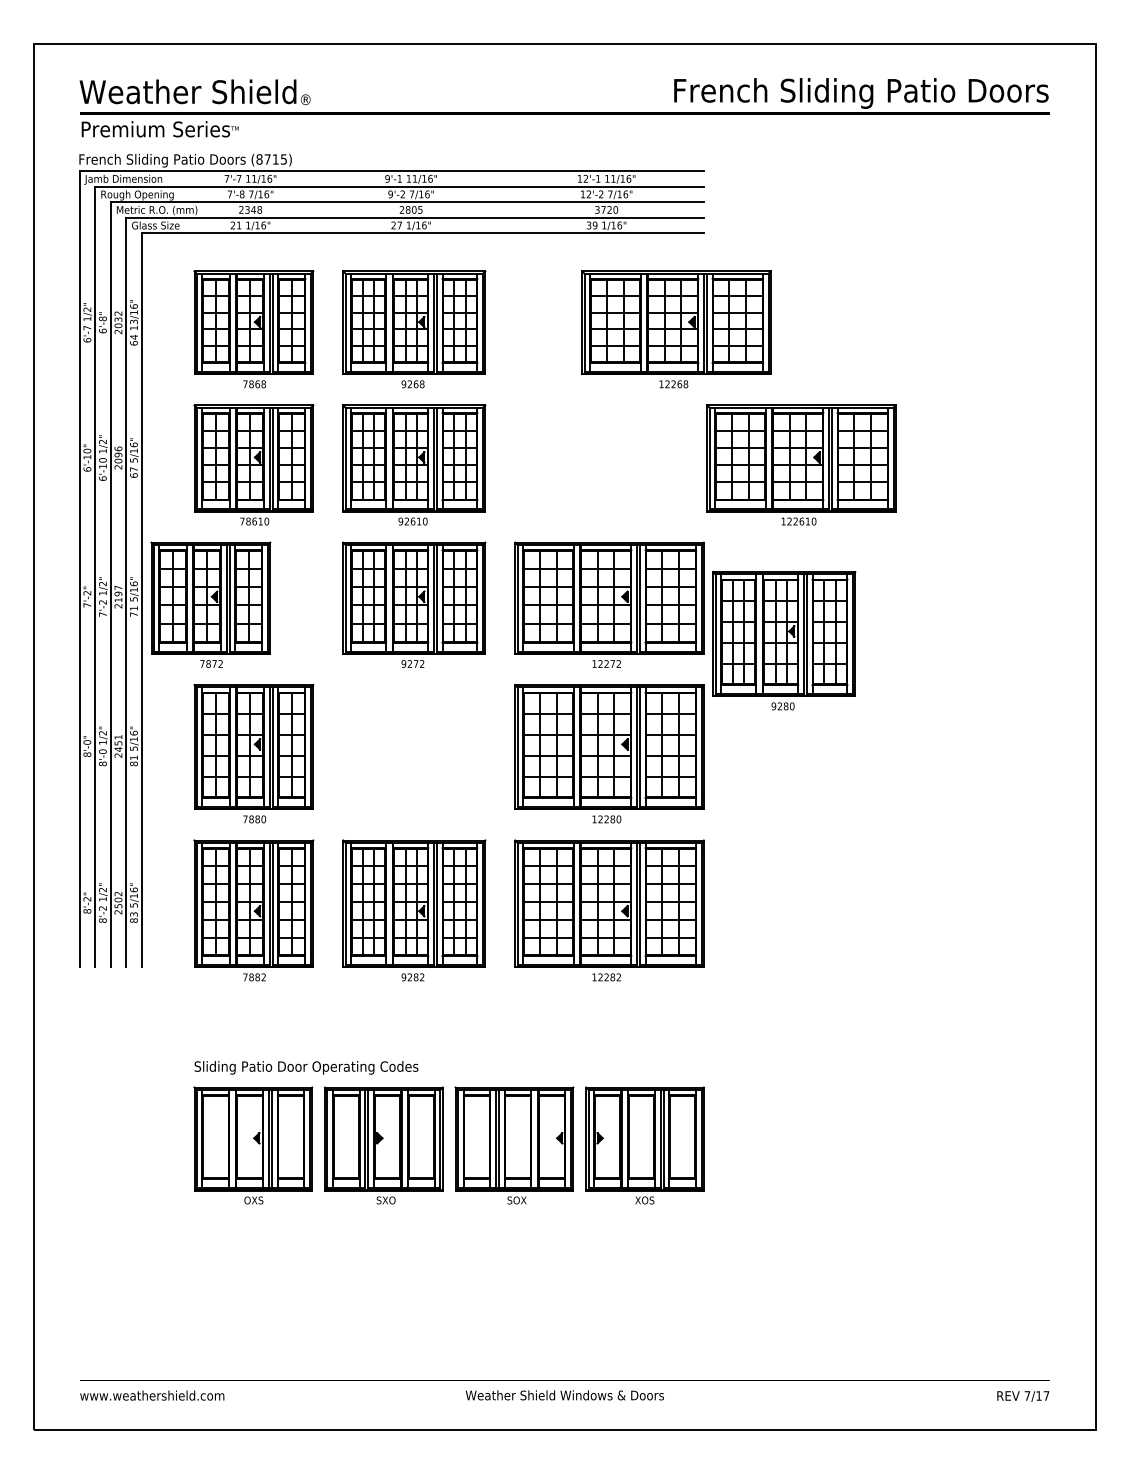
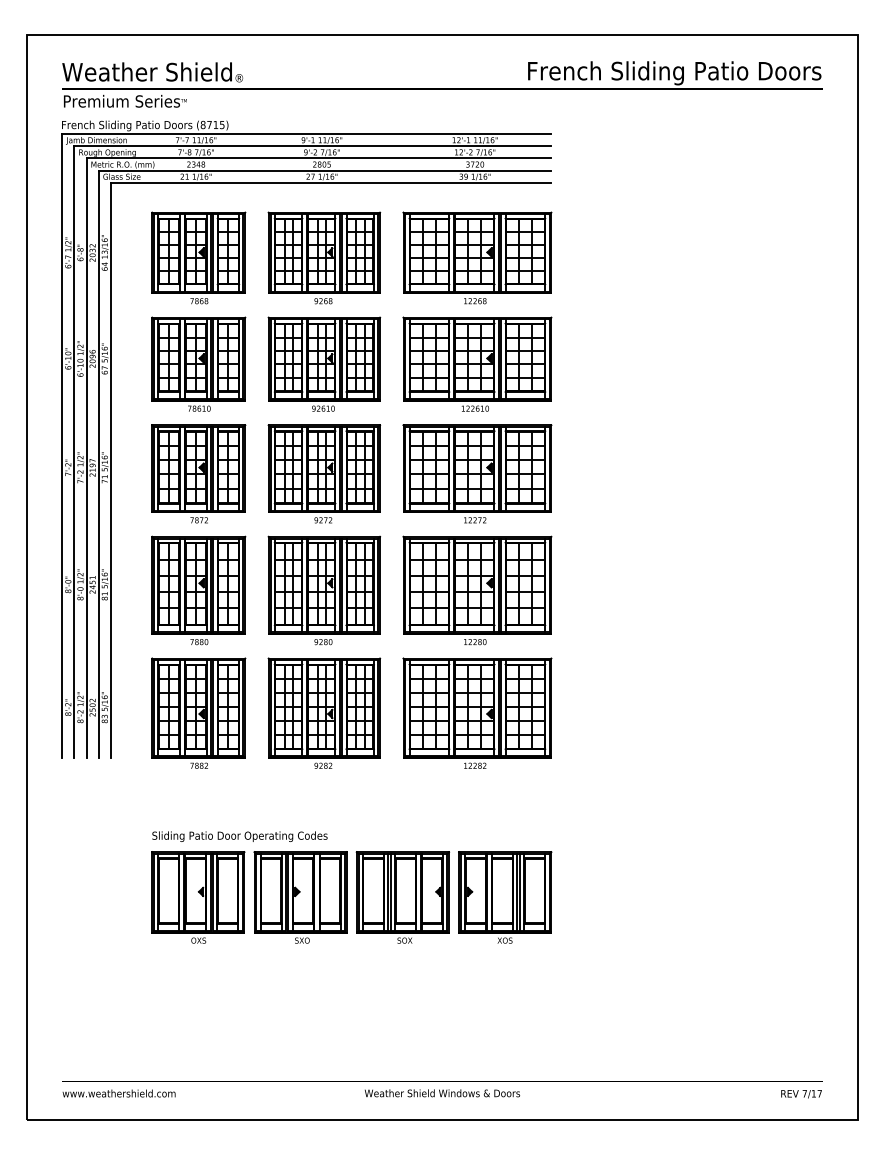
part: (676, 329) -> (477, 258), moved
part: (801, 464) -> (477, 363), moved
part: (210, 604) -> (198, 473), moved
part: (784, 640) -> (324, 590), moved

